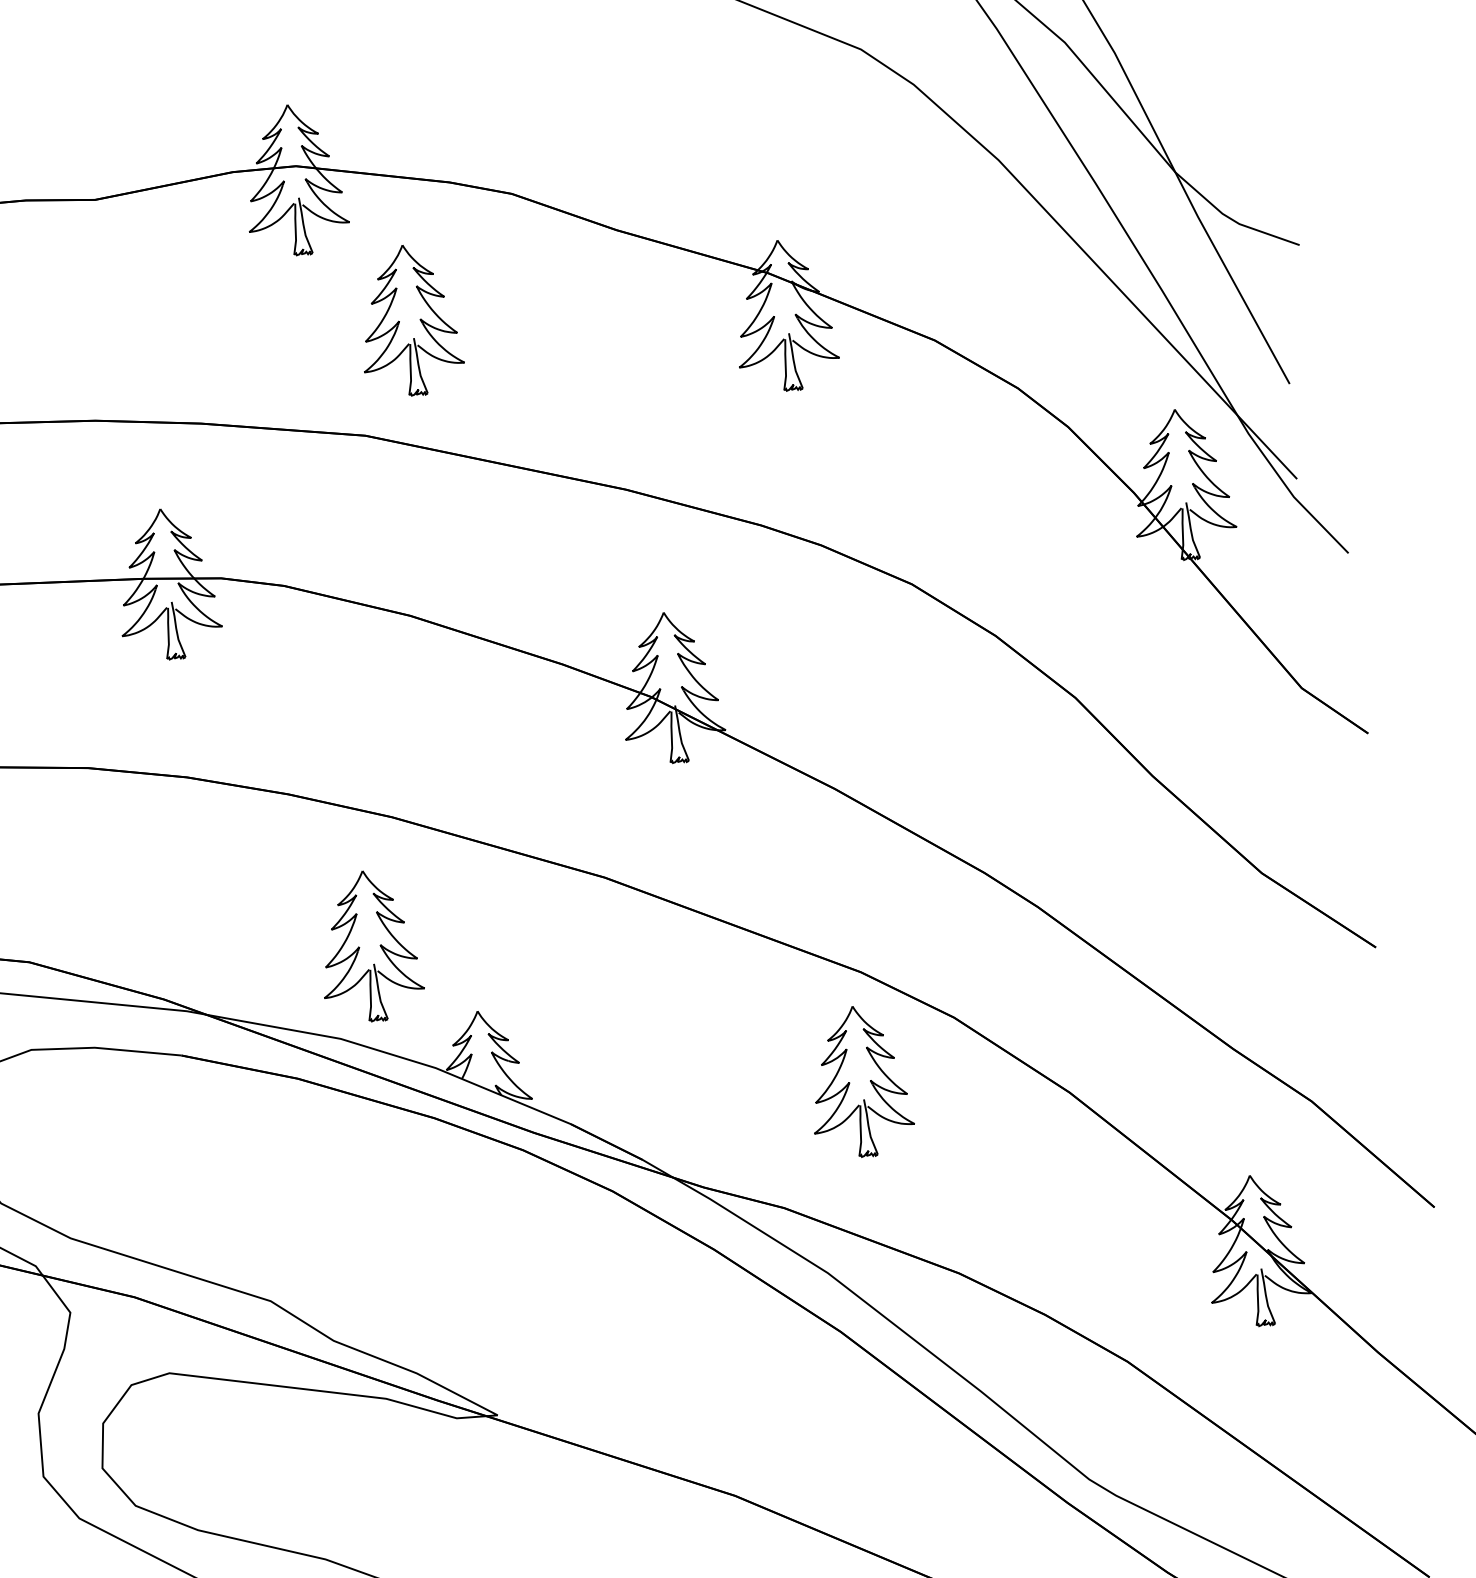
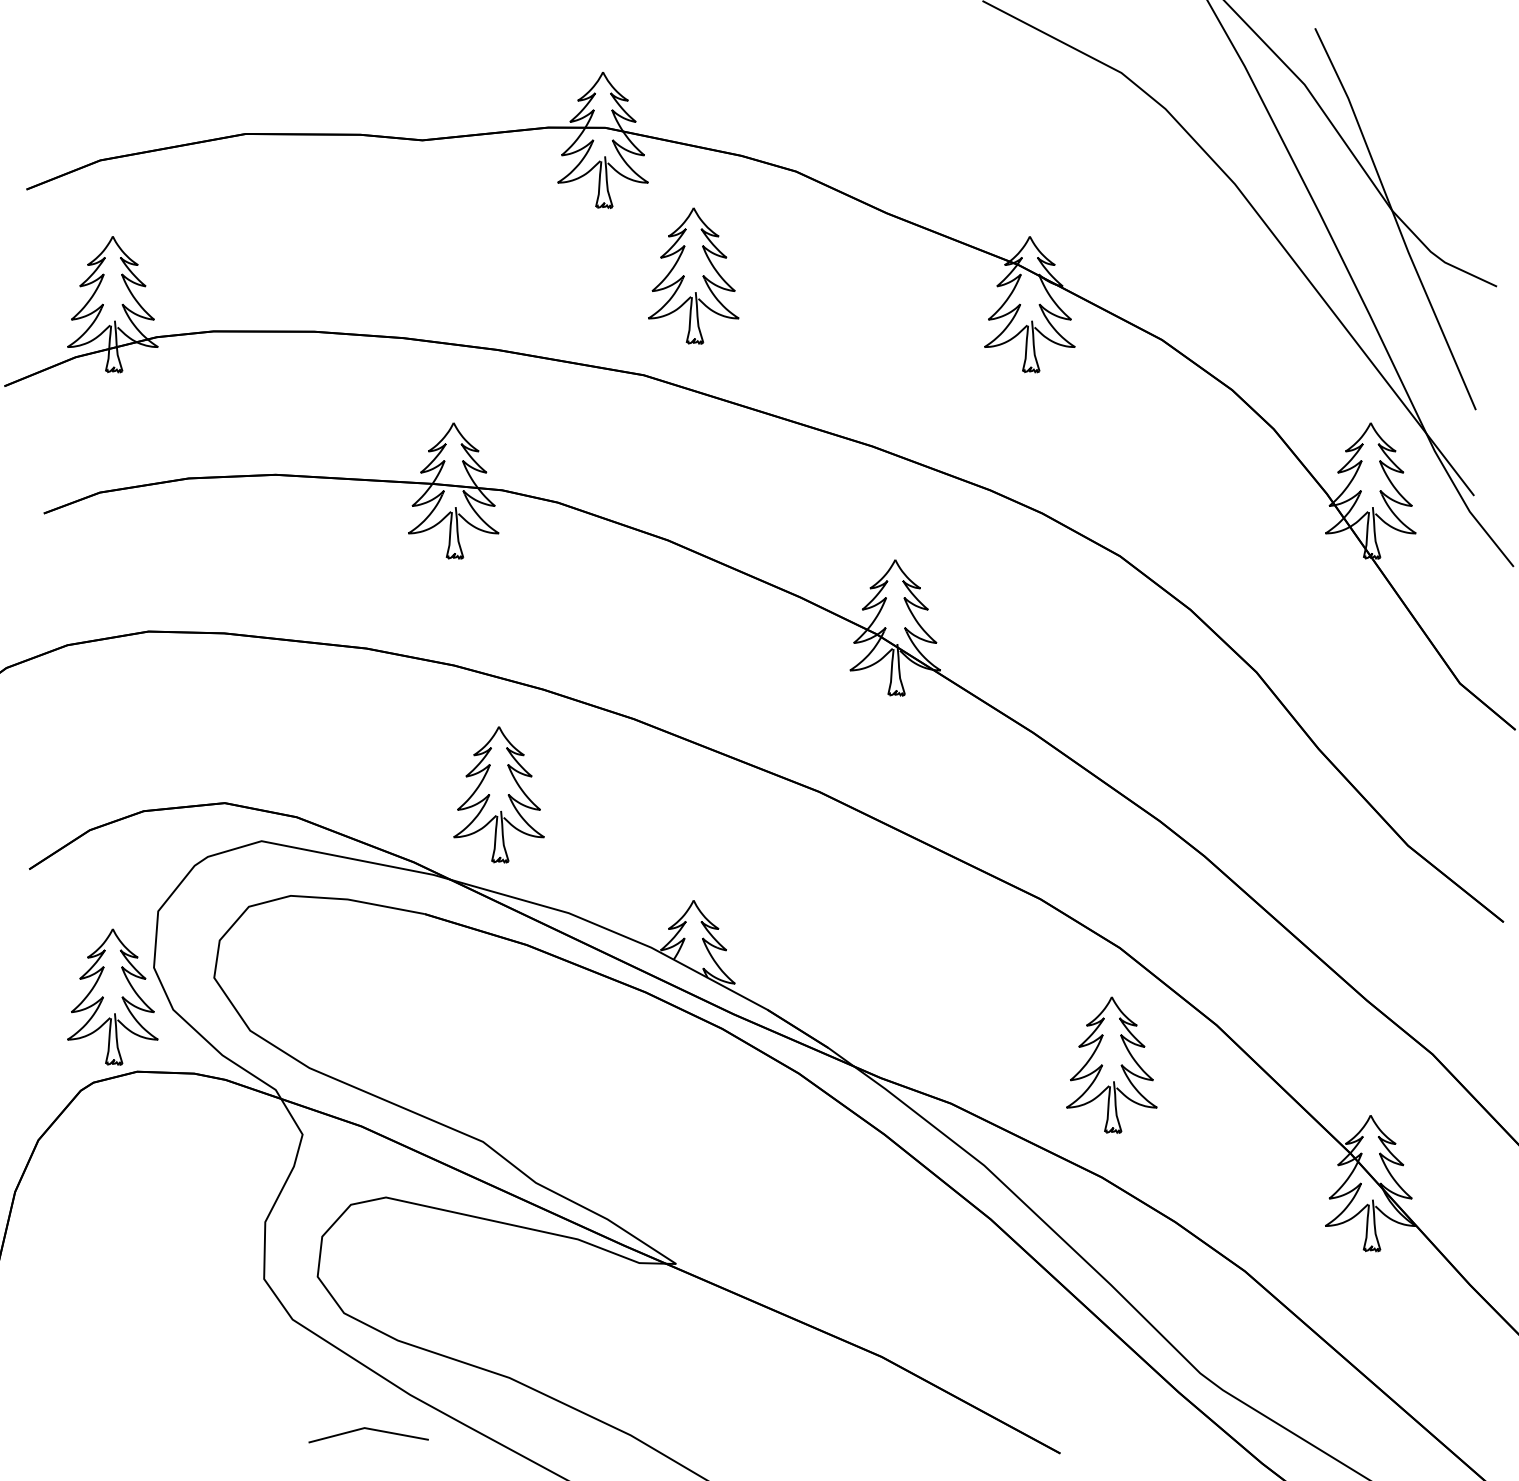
part: (369, 946) -> (498, 794), moved
part: (859, 1081) -> (1111, 1064), moved

